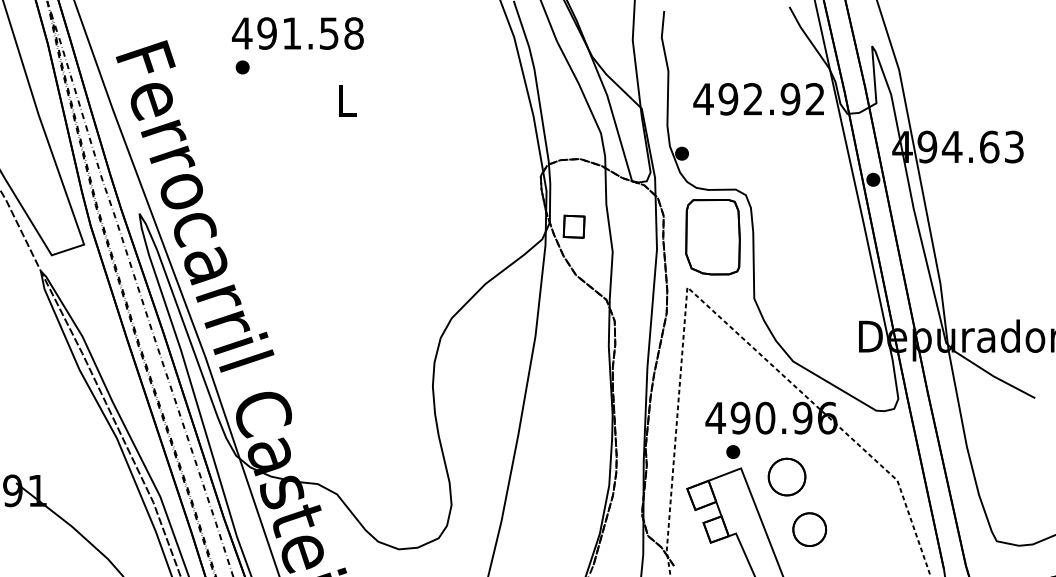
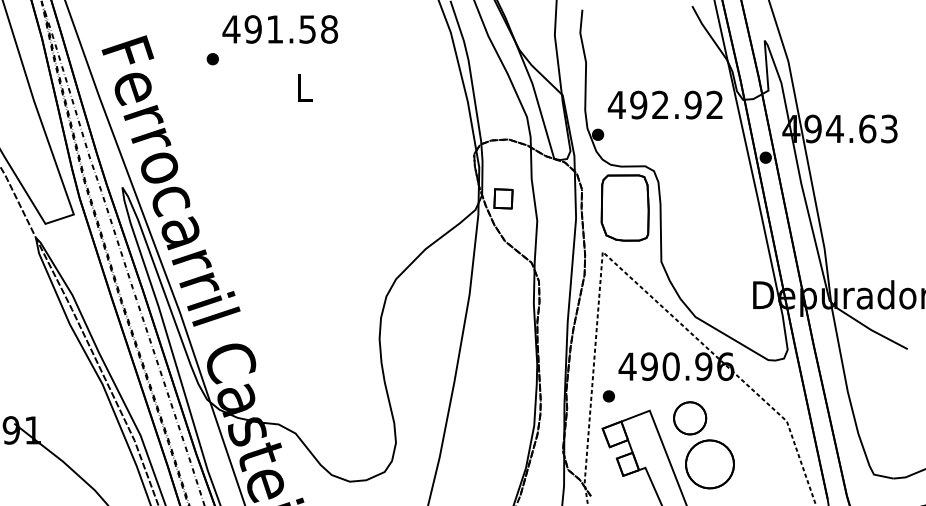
text: (298, 33) -> (280, 29), moved
text: (757, 98) -> (664, 104), moved
part: (732, 452) -> (608, 396), moved
part: (809, 529) -> (709, 464), size x1.67

